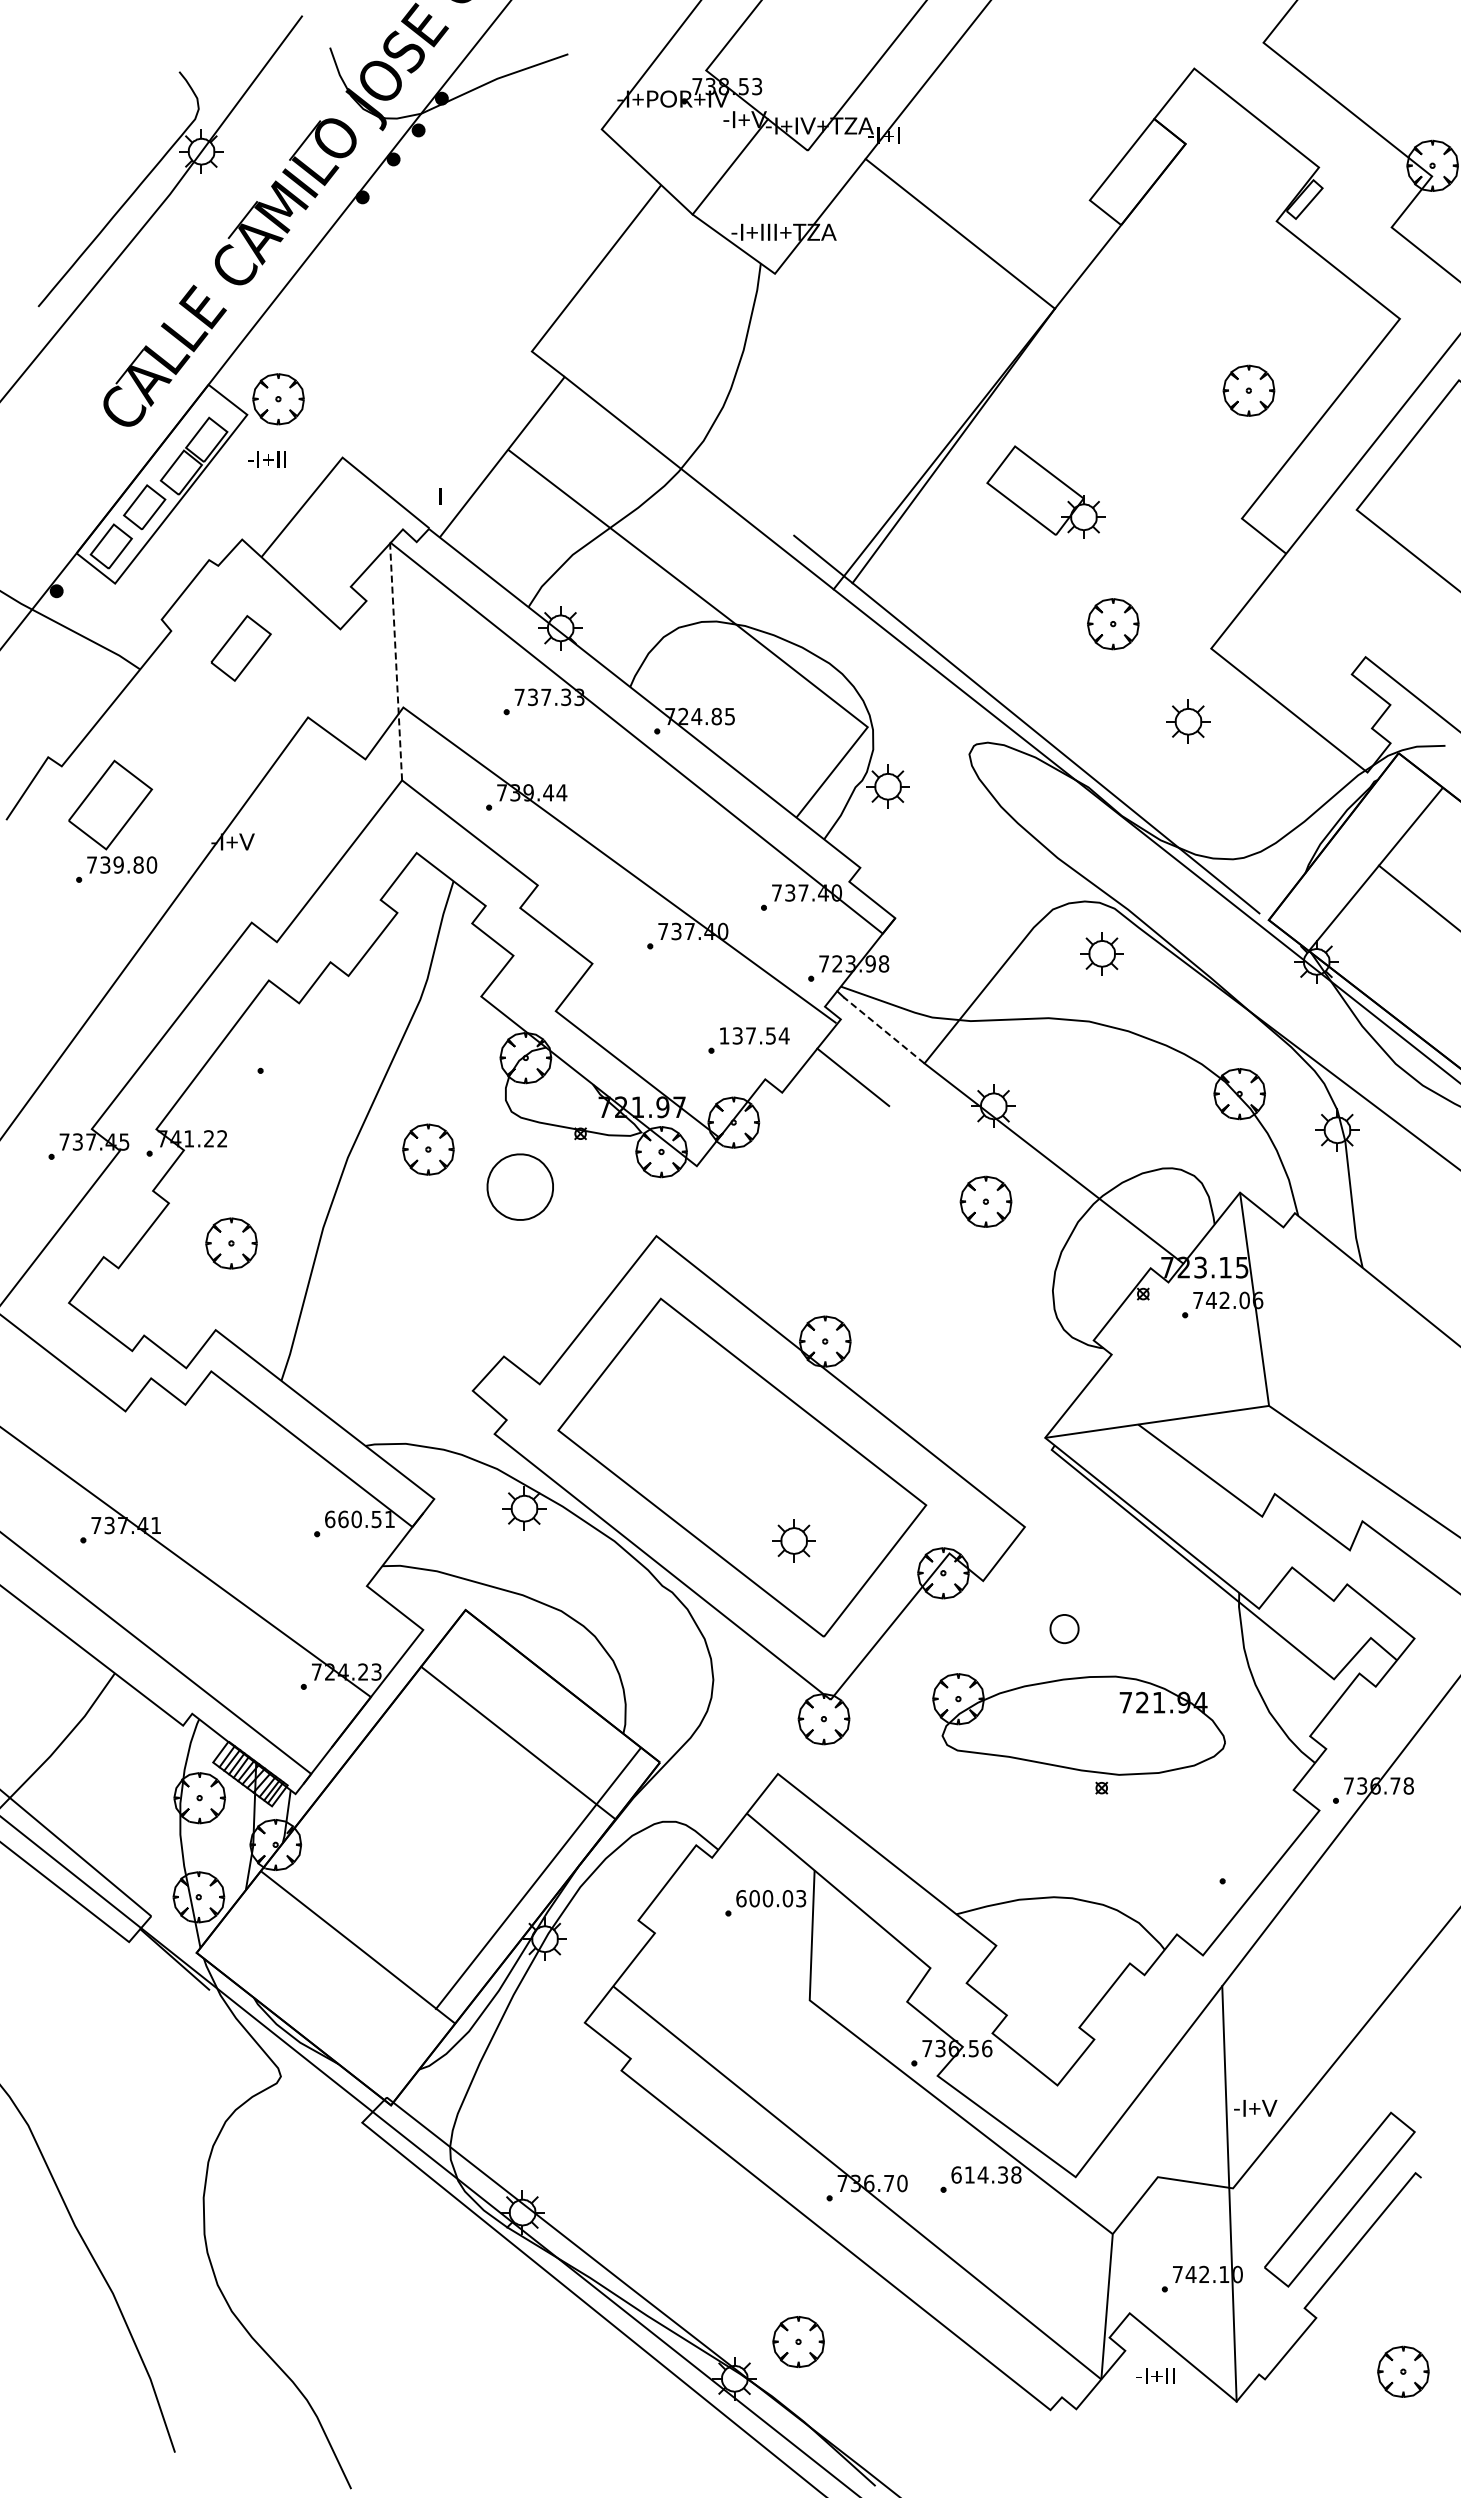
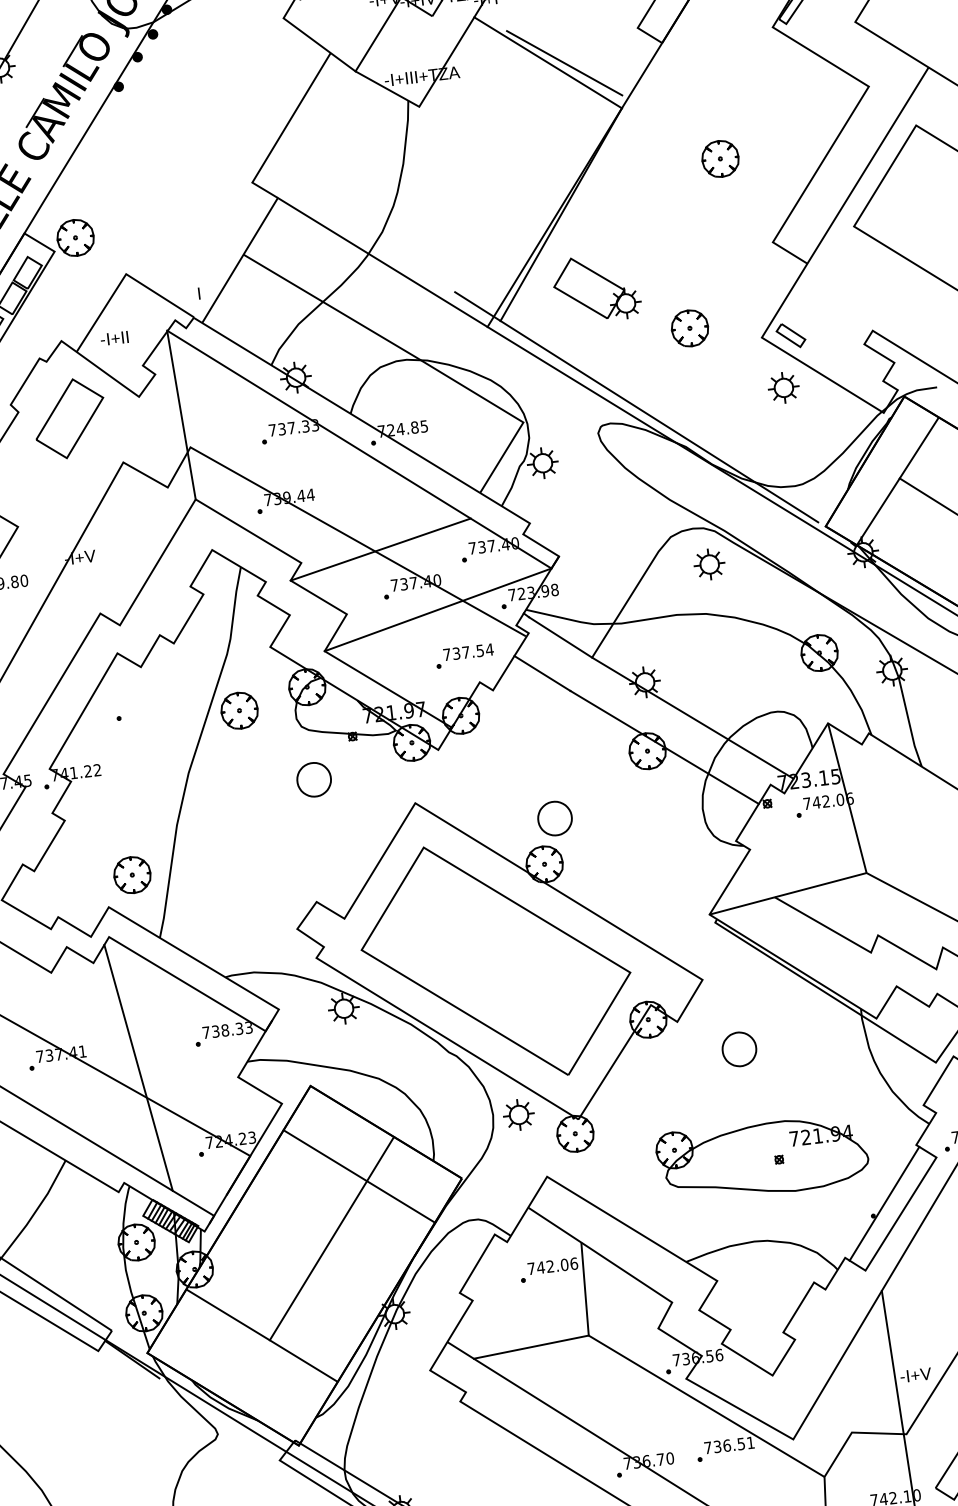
line: (982, 236) -> (564, 62), added
part: (1248, 390) -> (720, 158), moved
text: (266, 459) -> (114, 338), moved
part: (1045, 491) -> (596, 288), moved
part: (240, 648) -> (69, 418), size x1.67
part: (1251, 650) -> (790, 335), added
line: (396, 660) -> (181, 414), dashed -> solid
part: (1188, 721) -> (783, 387), moved
line: (649, 879) -> (380, 549), added
line: (718, 972) -> (437, 609), added
line: (883, 1030) -> (560, 637), dashed -> solid
text: (724, 1035) -> (447, 654), 137.54 -> 737.54
part: (428, 1149) -> (239, 710), moved
part: (520, 1187) -> (314, 779), size x0.71
line: (1010, 1199) -> (664, 747), added
part: (231, 1243) -> (132, 875), moved
part: (846, 1279) -> (554, 818), added
text: (359, 1519) -> (227, 1030), 660.51 -> 738.33
part: (793, 1540) -> (518, 1114), moved
line: (230, 1556) -> (138, 1067), added
part: (1064, 1628) -> (739, 1048), size x1.67
part: (1078, 1724) -> (762, 1158), moved
line: (1239, 1866) -> (884, 1204), added
line: (538, 1878) -> (332, 1238), moved
text: (771, 1898) -> (552, 1266), 600.03 -> 742.06
line: (728, 2006) -> (531, 1346), added
text: (986, 2174) -> (729, 1445), 614.38 -> 736.51

